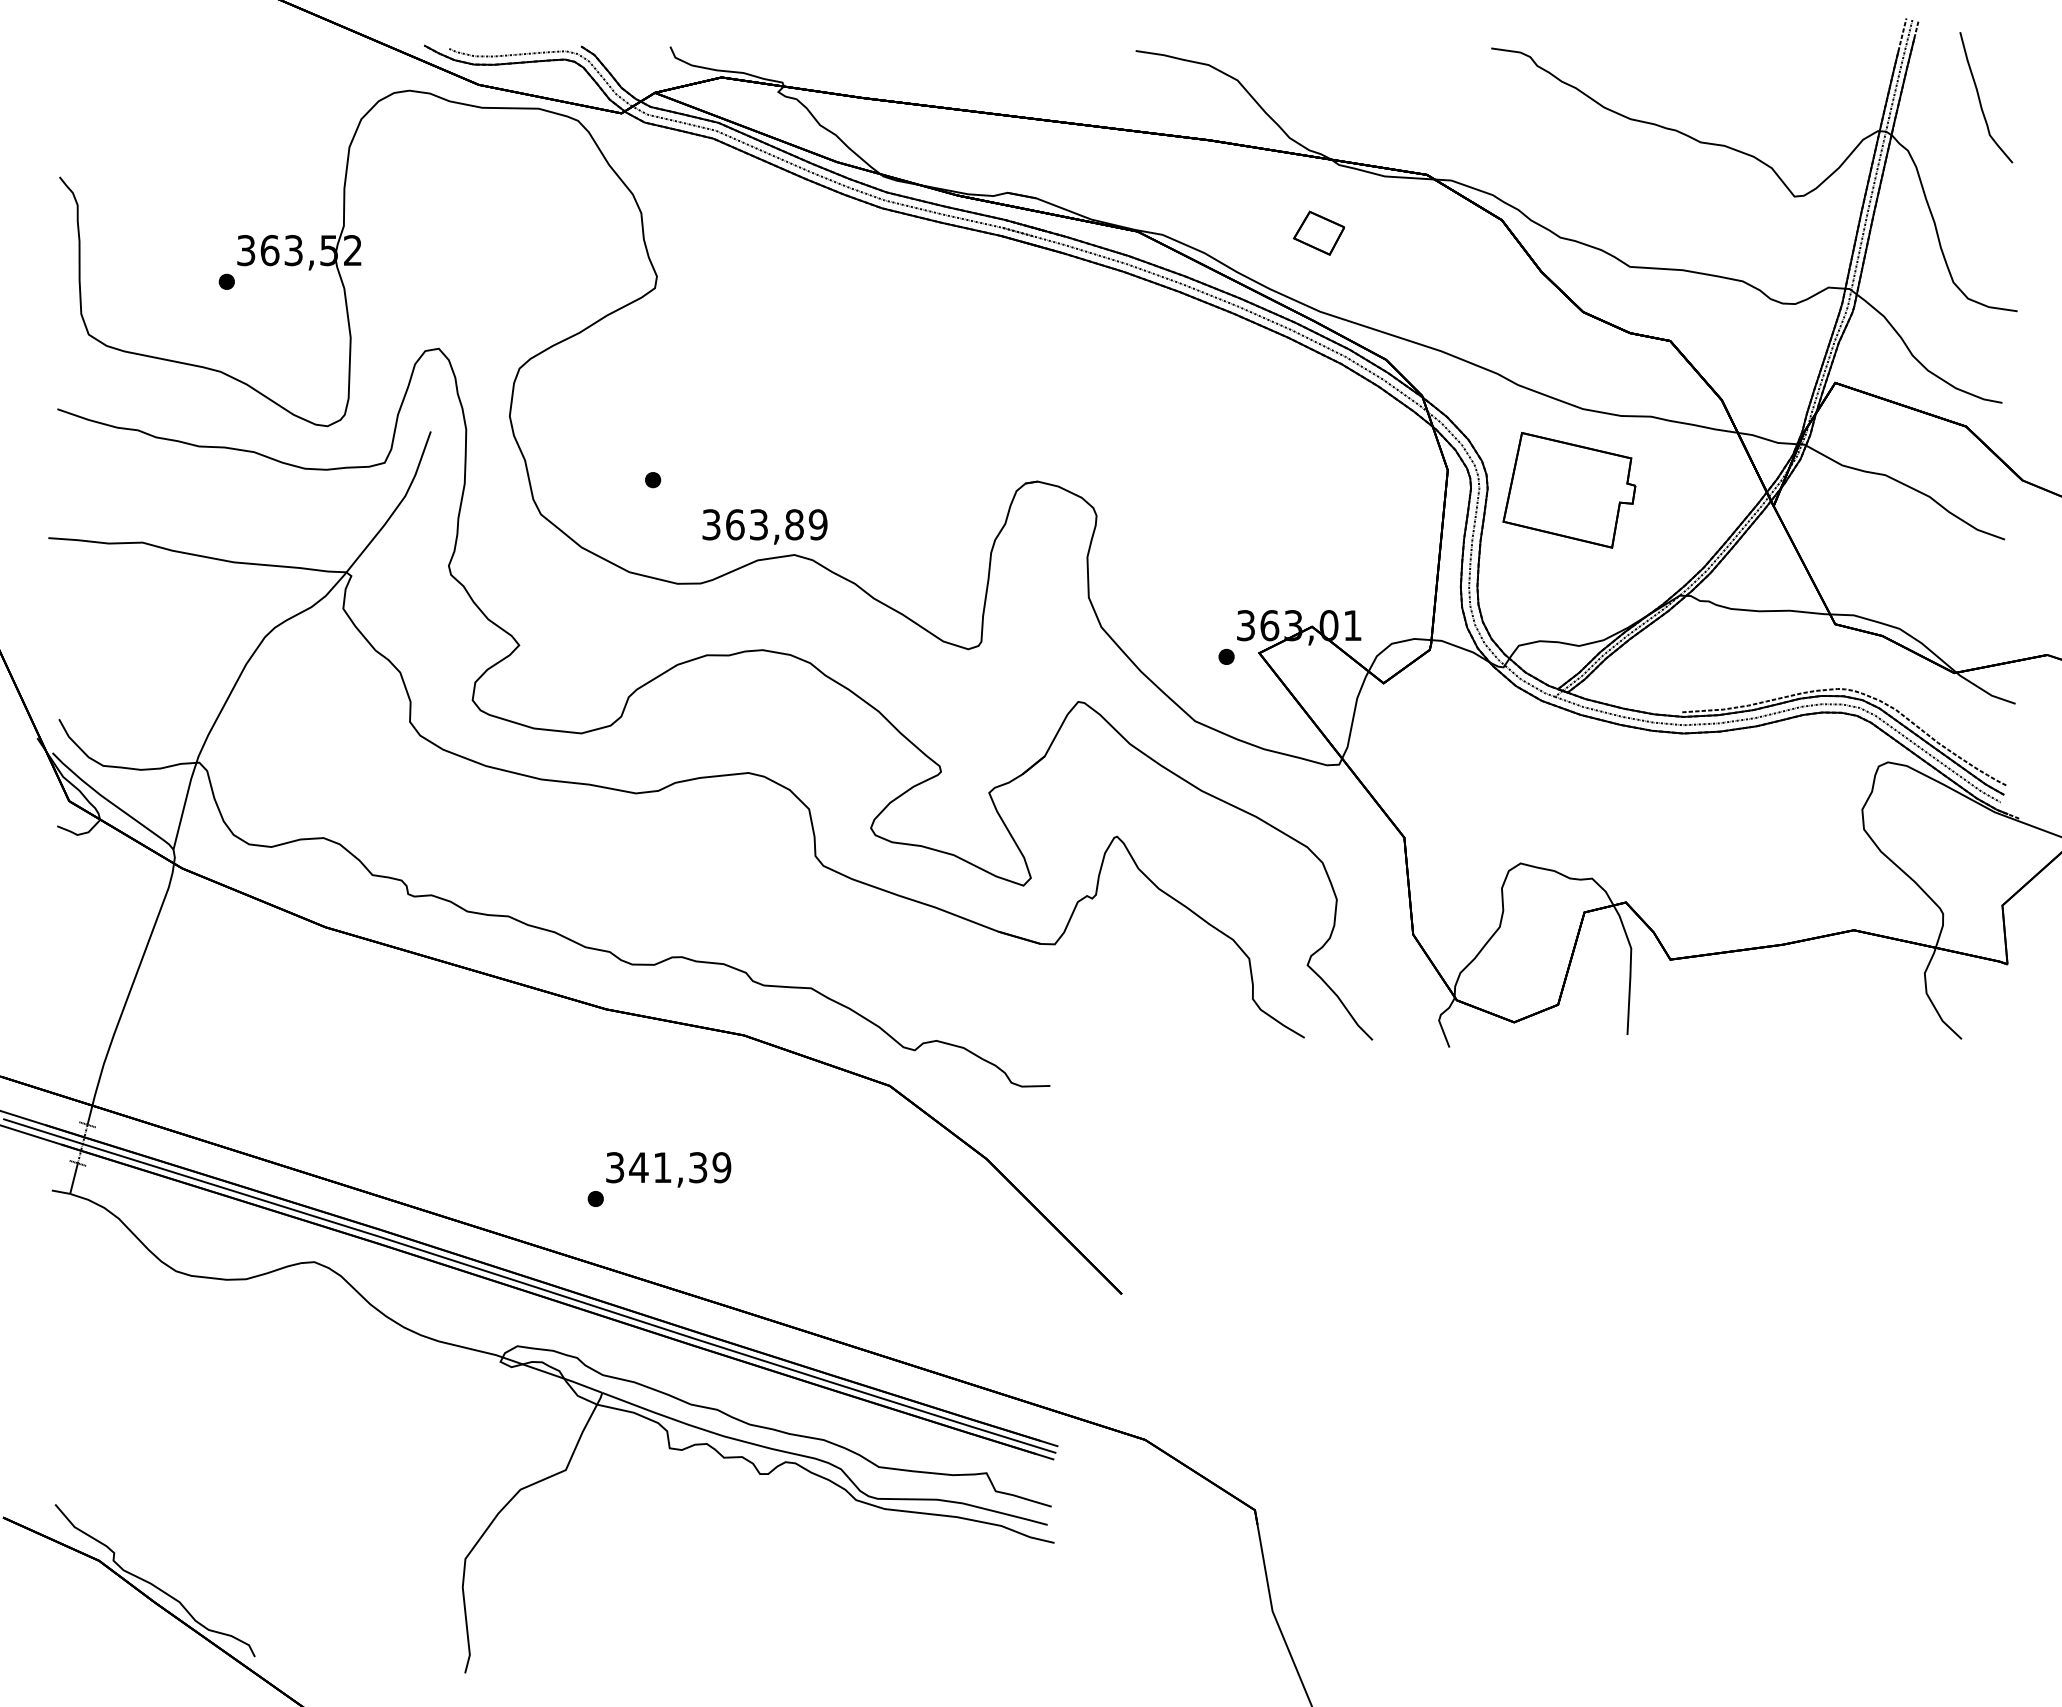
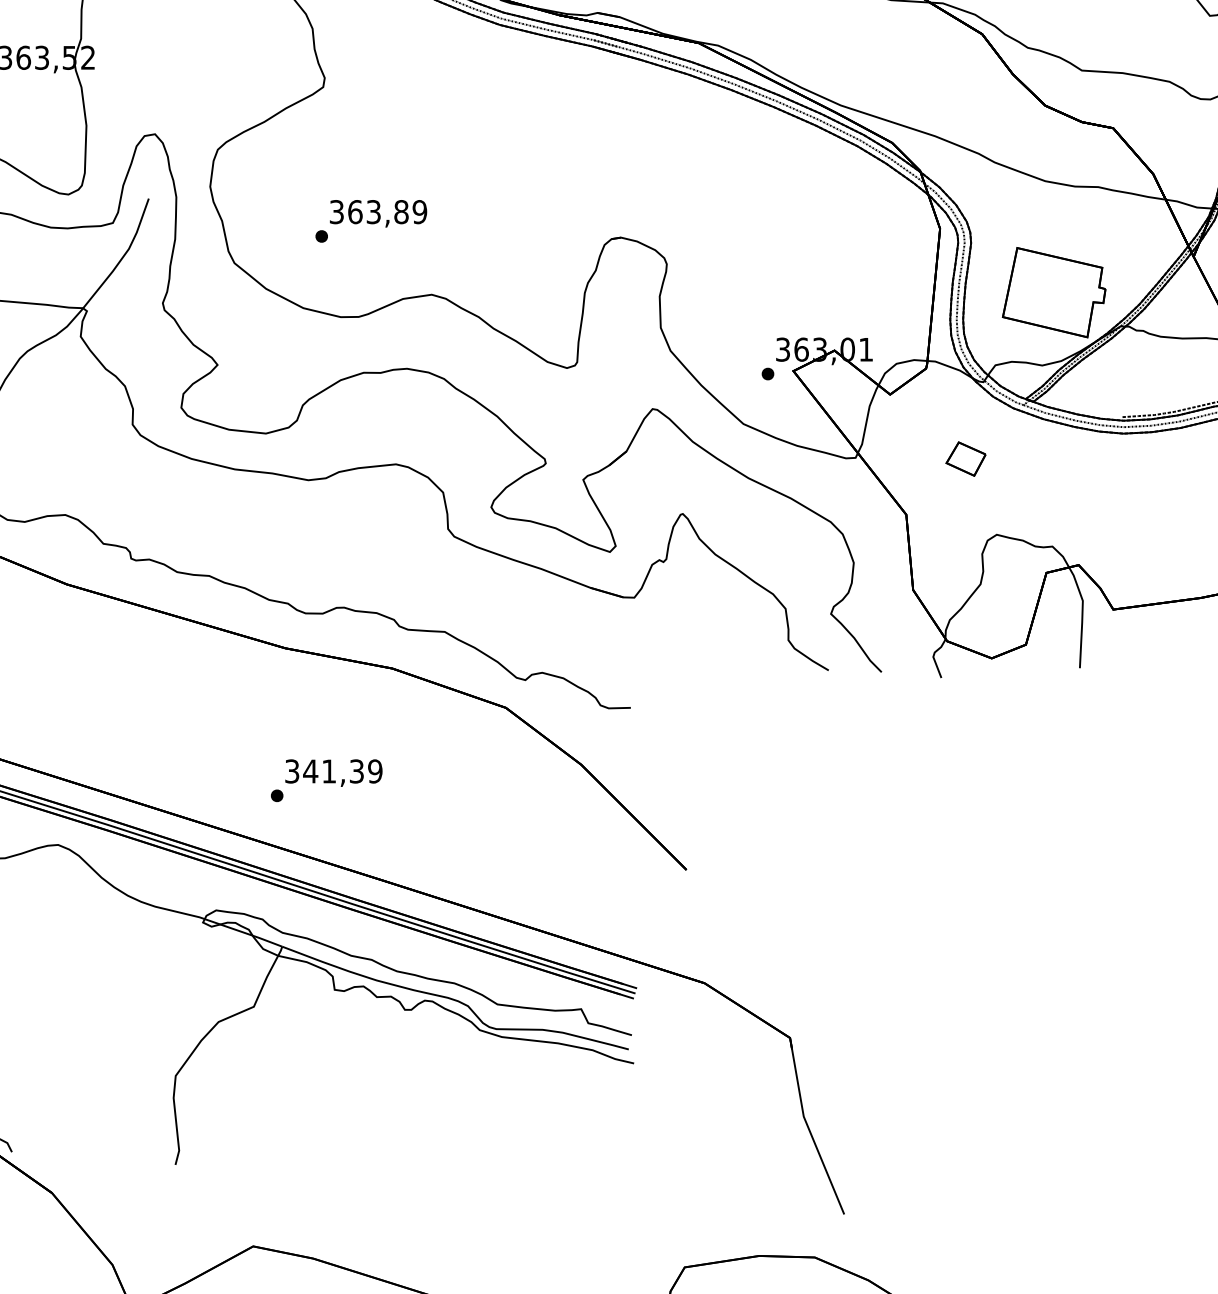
part: (1319, 232) -> (966, 458), moved
part: (1569, 489) -> (1054, 292), moved
text: (764, 526) -> (378, 213), moved

